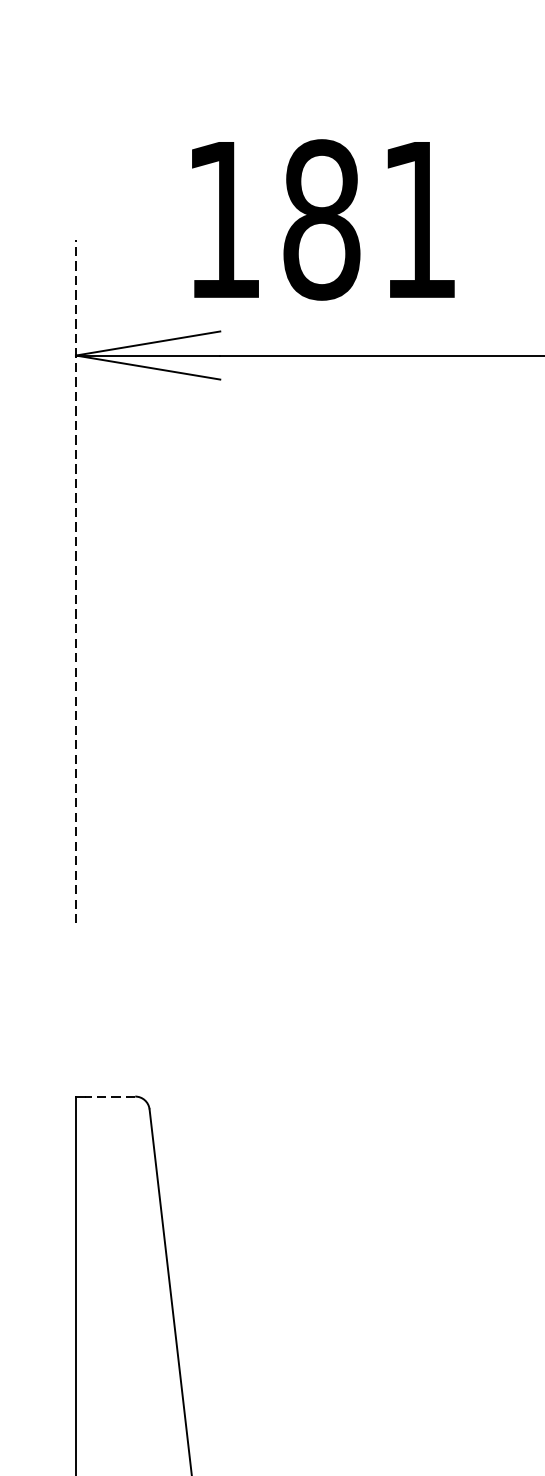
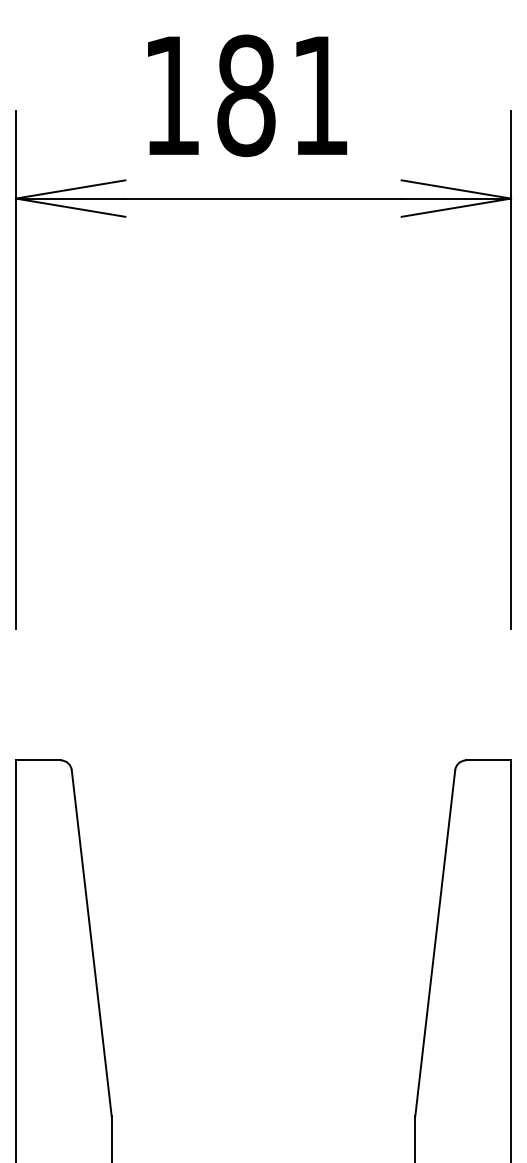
text: (323, 219) -> (247, 95), moved
line: (75, 580) -> (15, 369), dashed -> solid
line: (109, 1096) -> (41, 760), dashed -> solid

